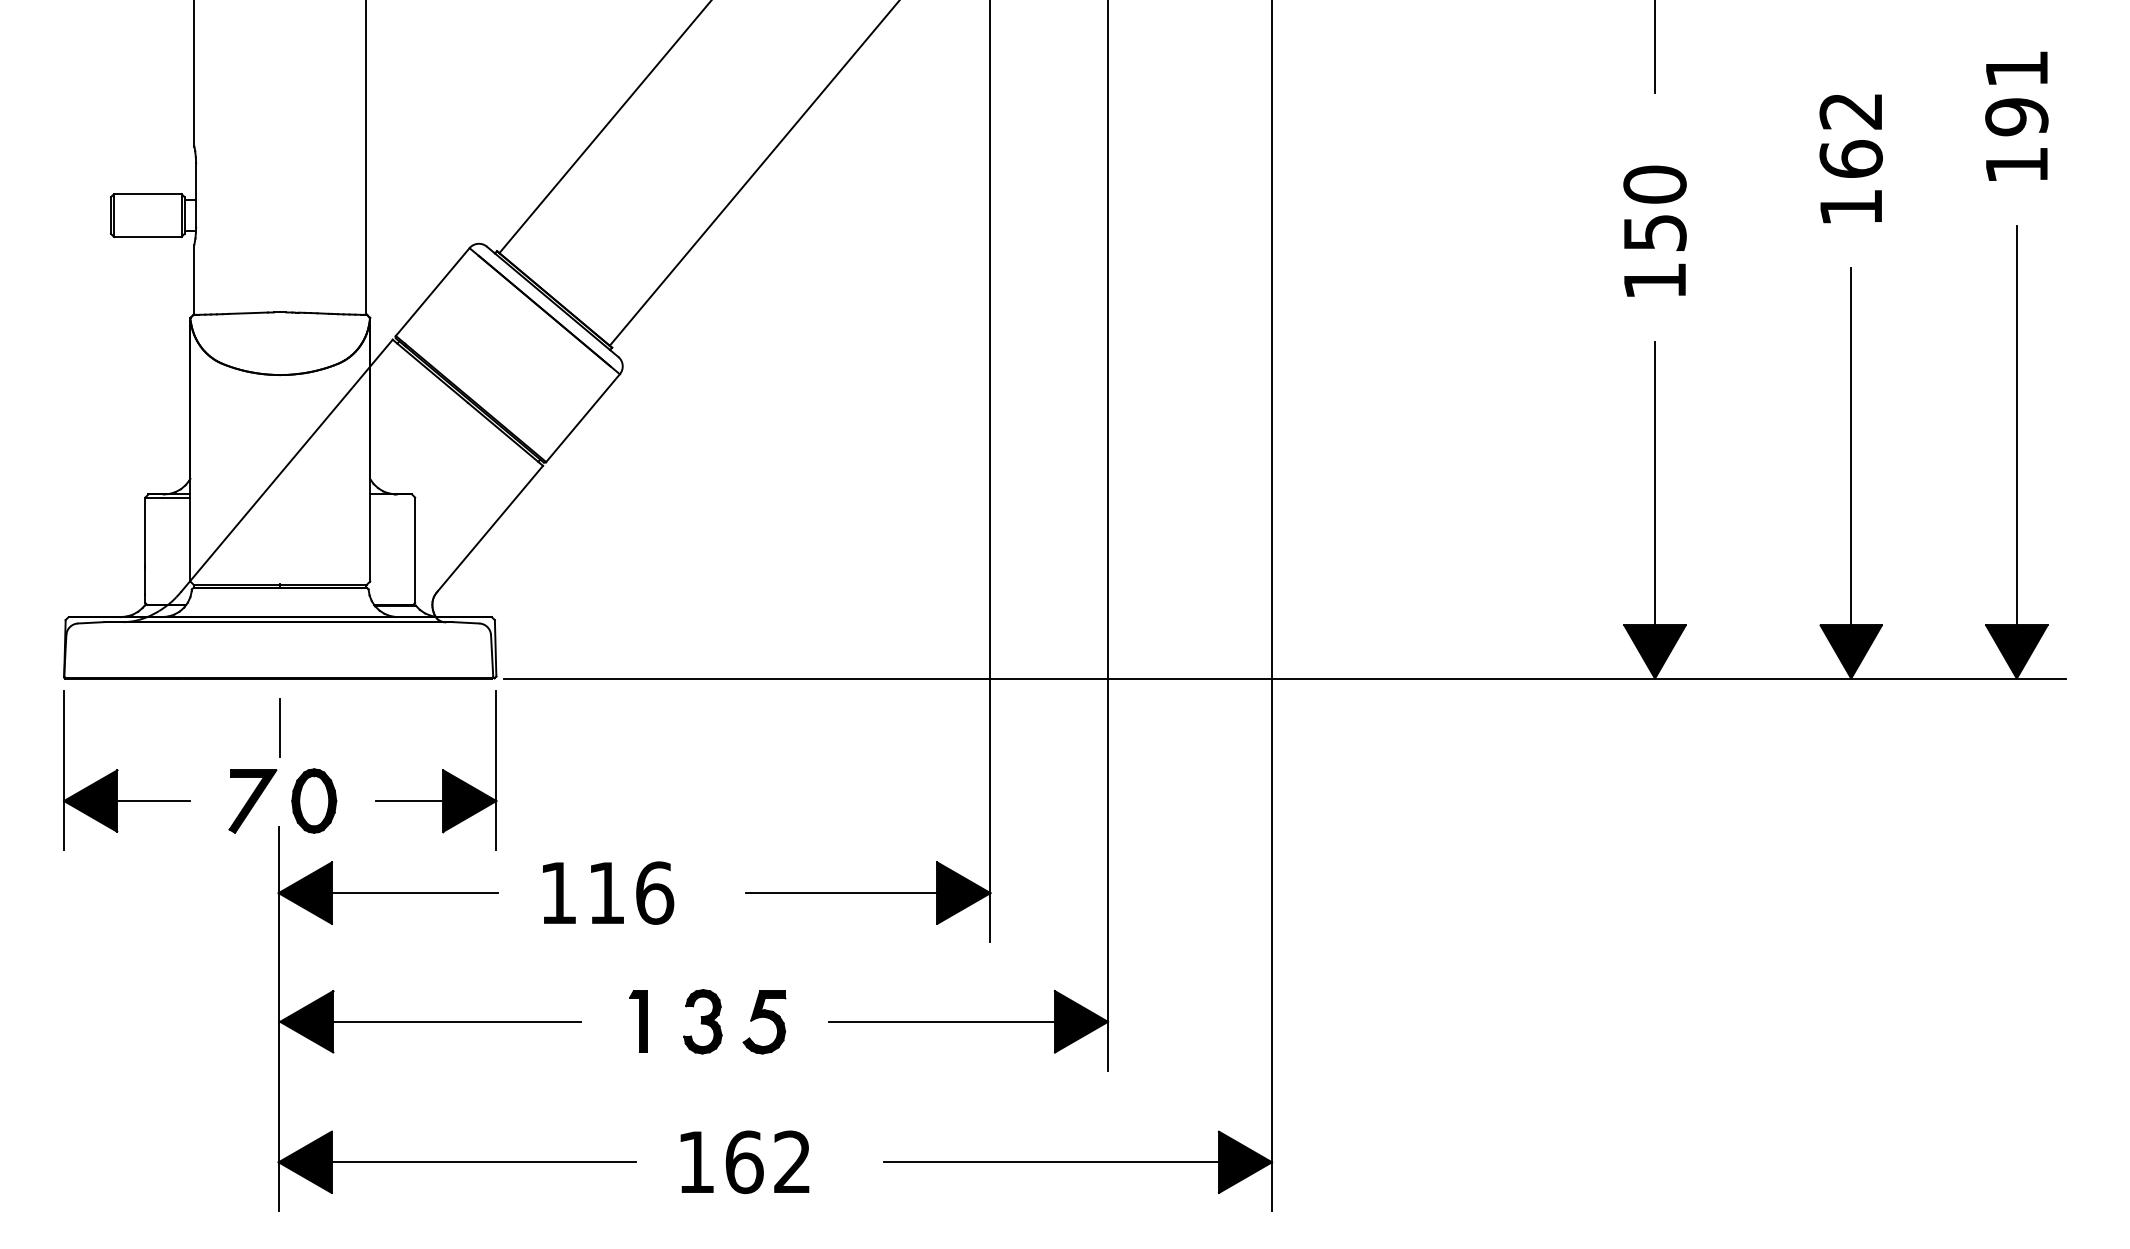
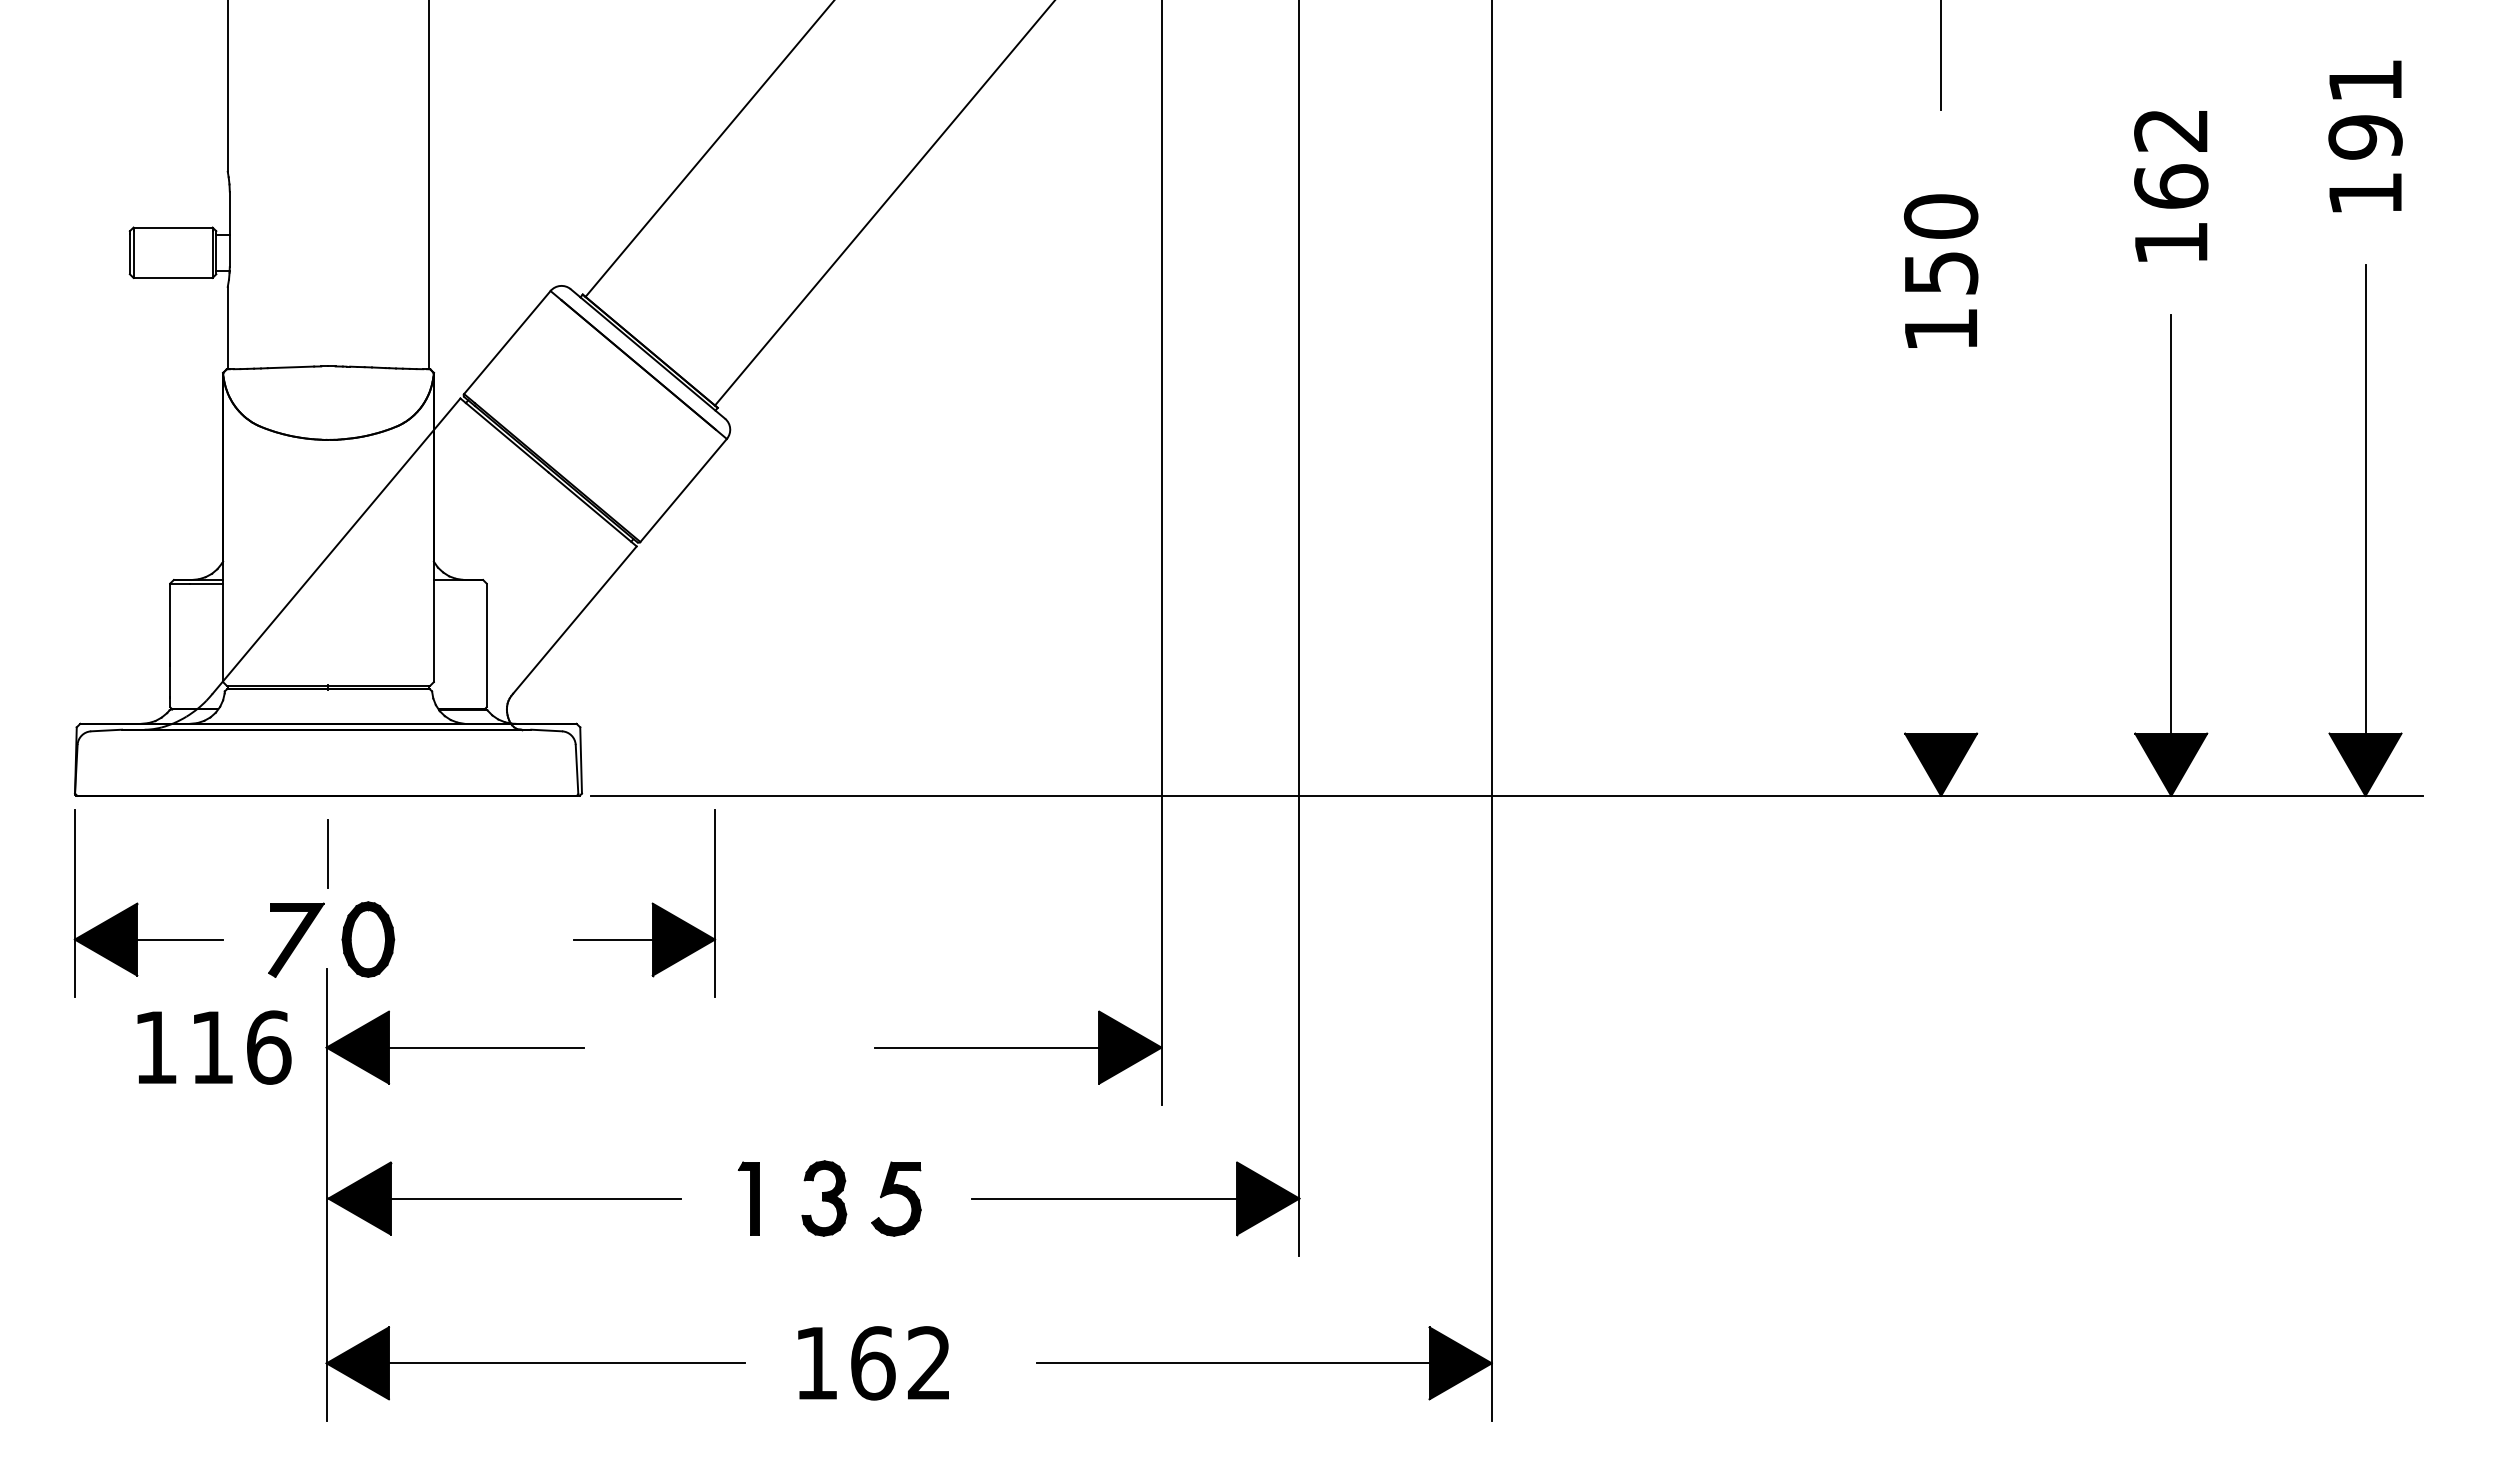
line: (1655, 482) -> (1941, 566), removed
part: (442, 770) -> (651, 903), moved
text: (608, 893) -> (214, 1047), moved

